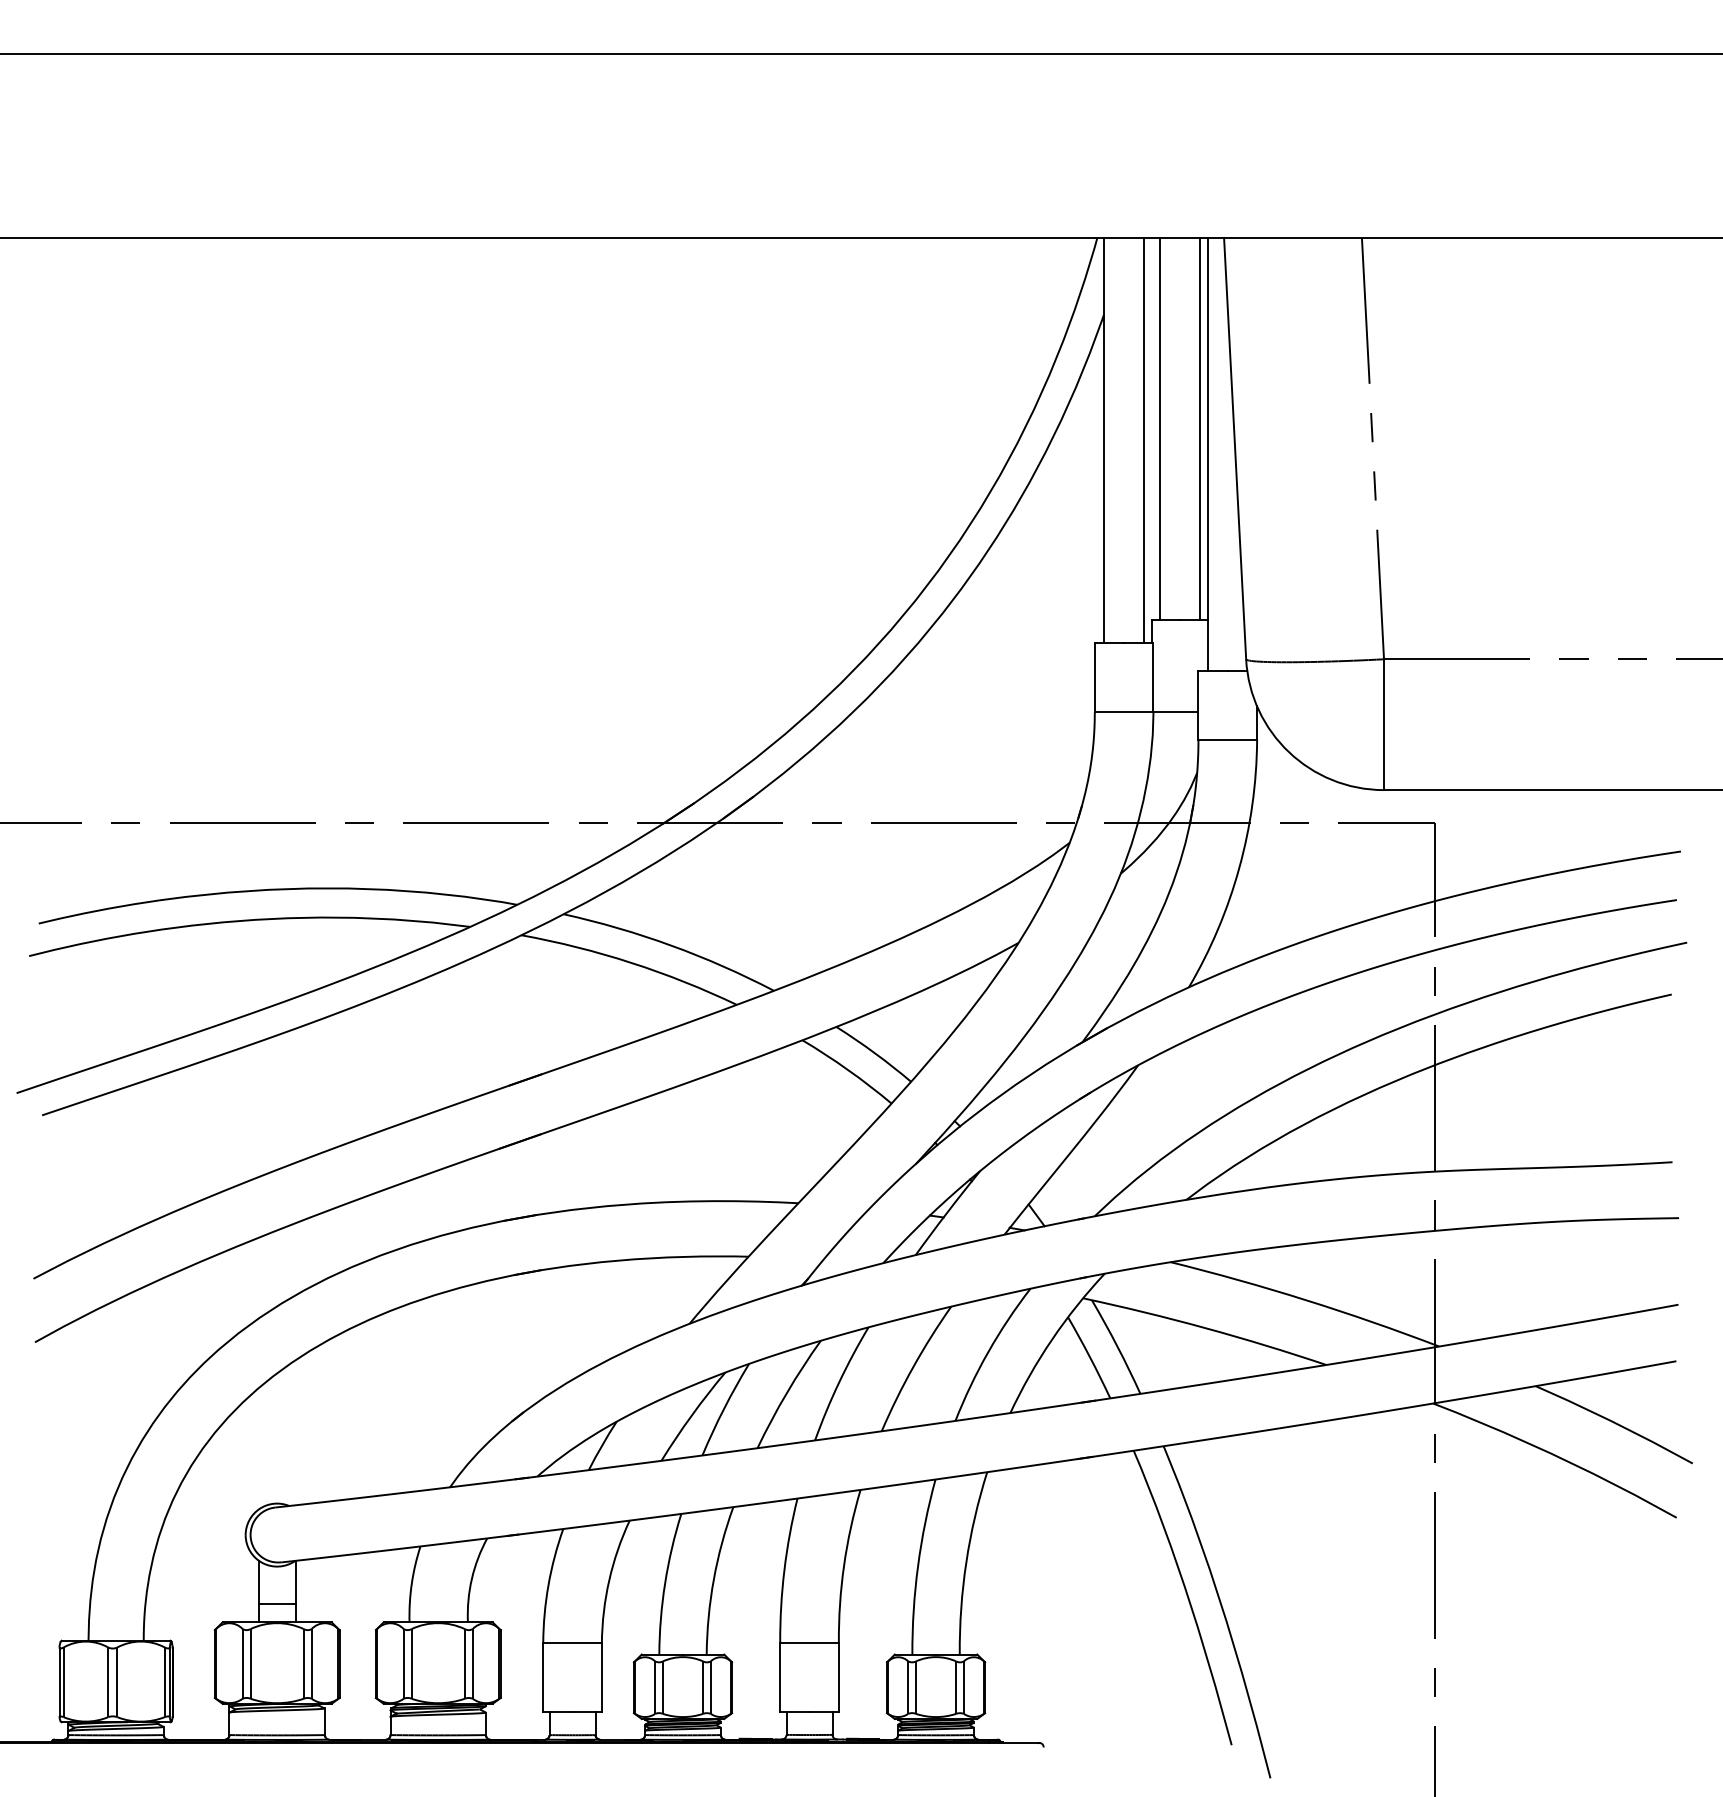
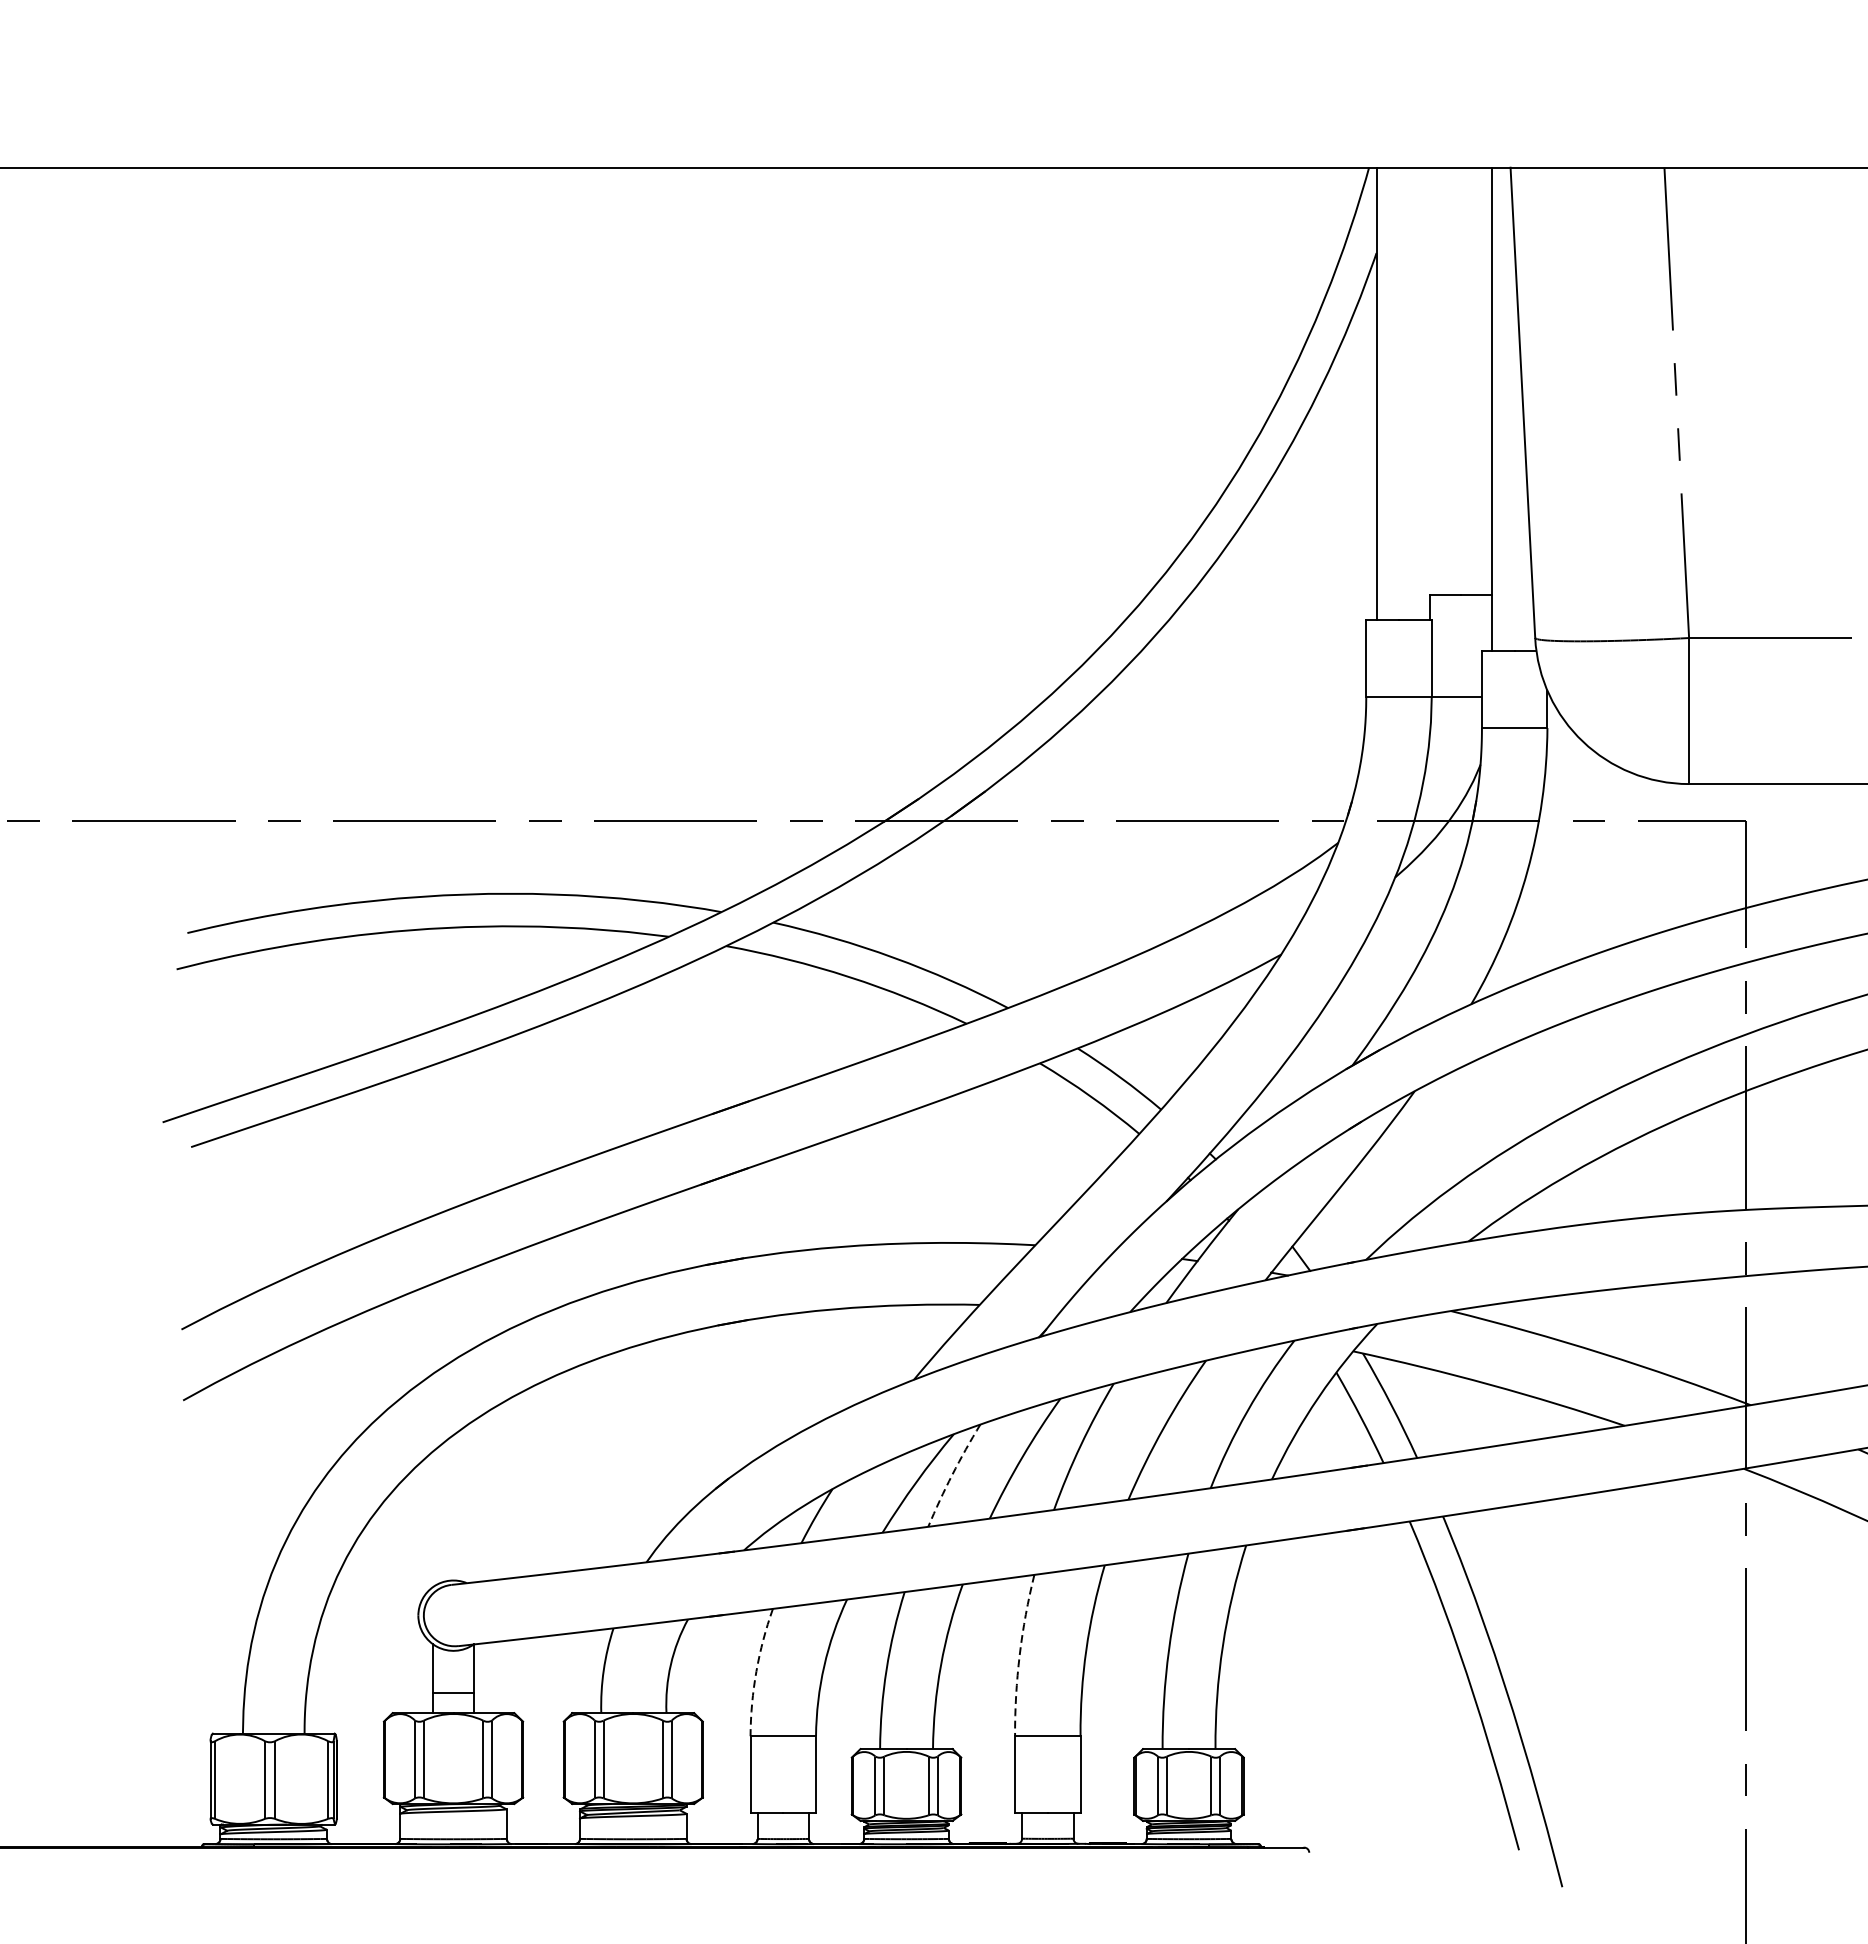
line: (1159, 428) -> (1438, 380), removed
line: (1200, 428) -> (1484, 380), removed
line: (1144, 440) -> (1421, 393), removed
arc: (724, 1408) -> (952, 1474), solid -> dashed
arc: (784, 1570) -> (1019, 1655), solid -> dashed
arc: (548, 1585) -> (756, 1671), solid -> dashed

